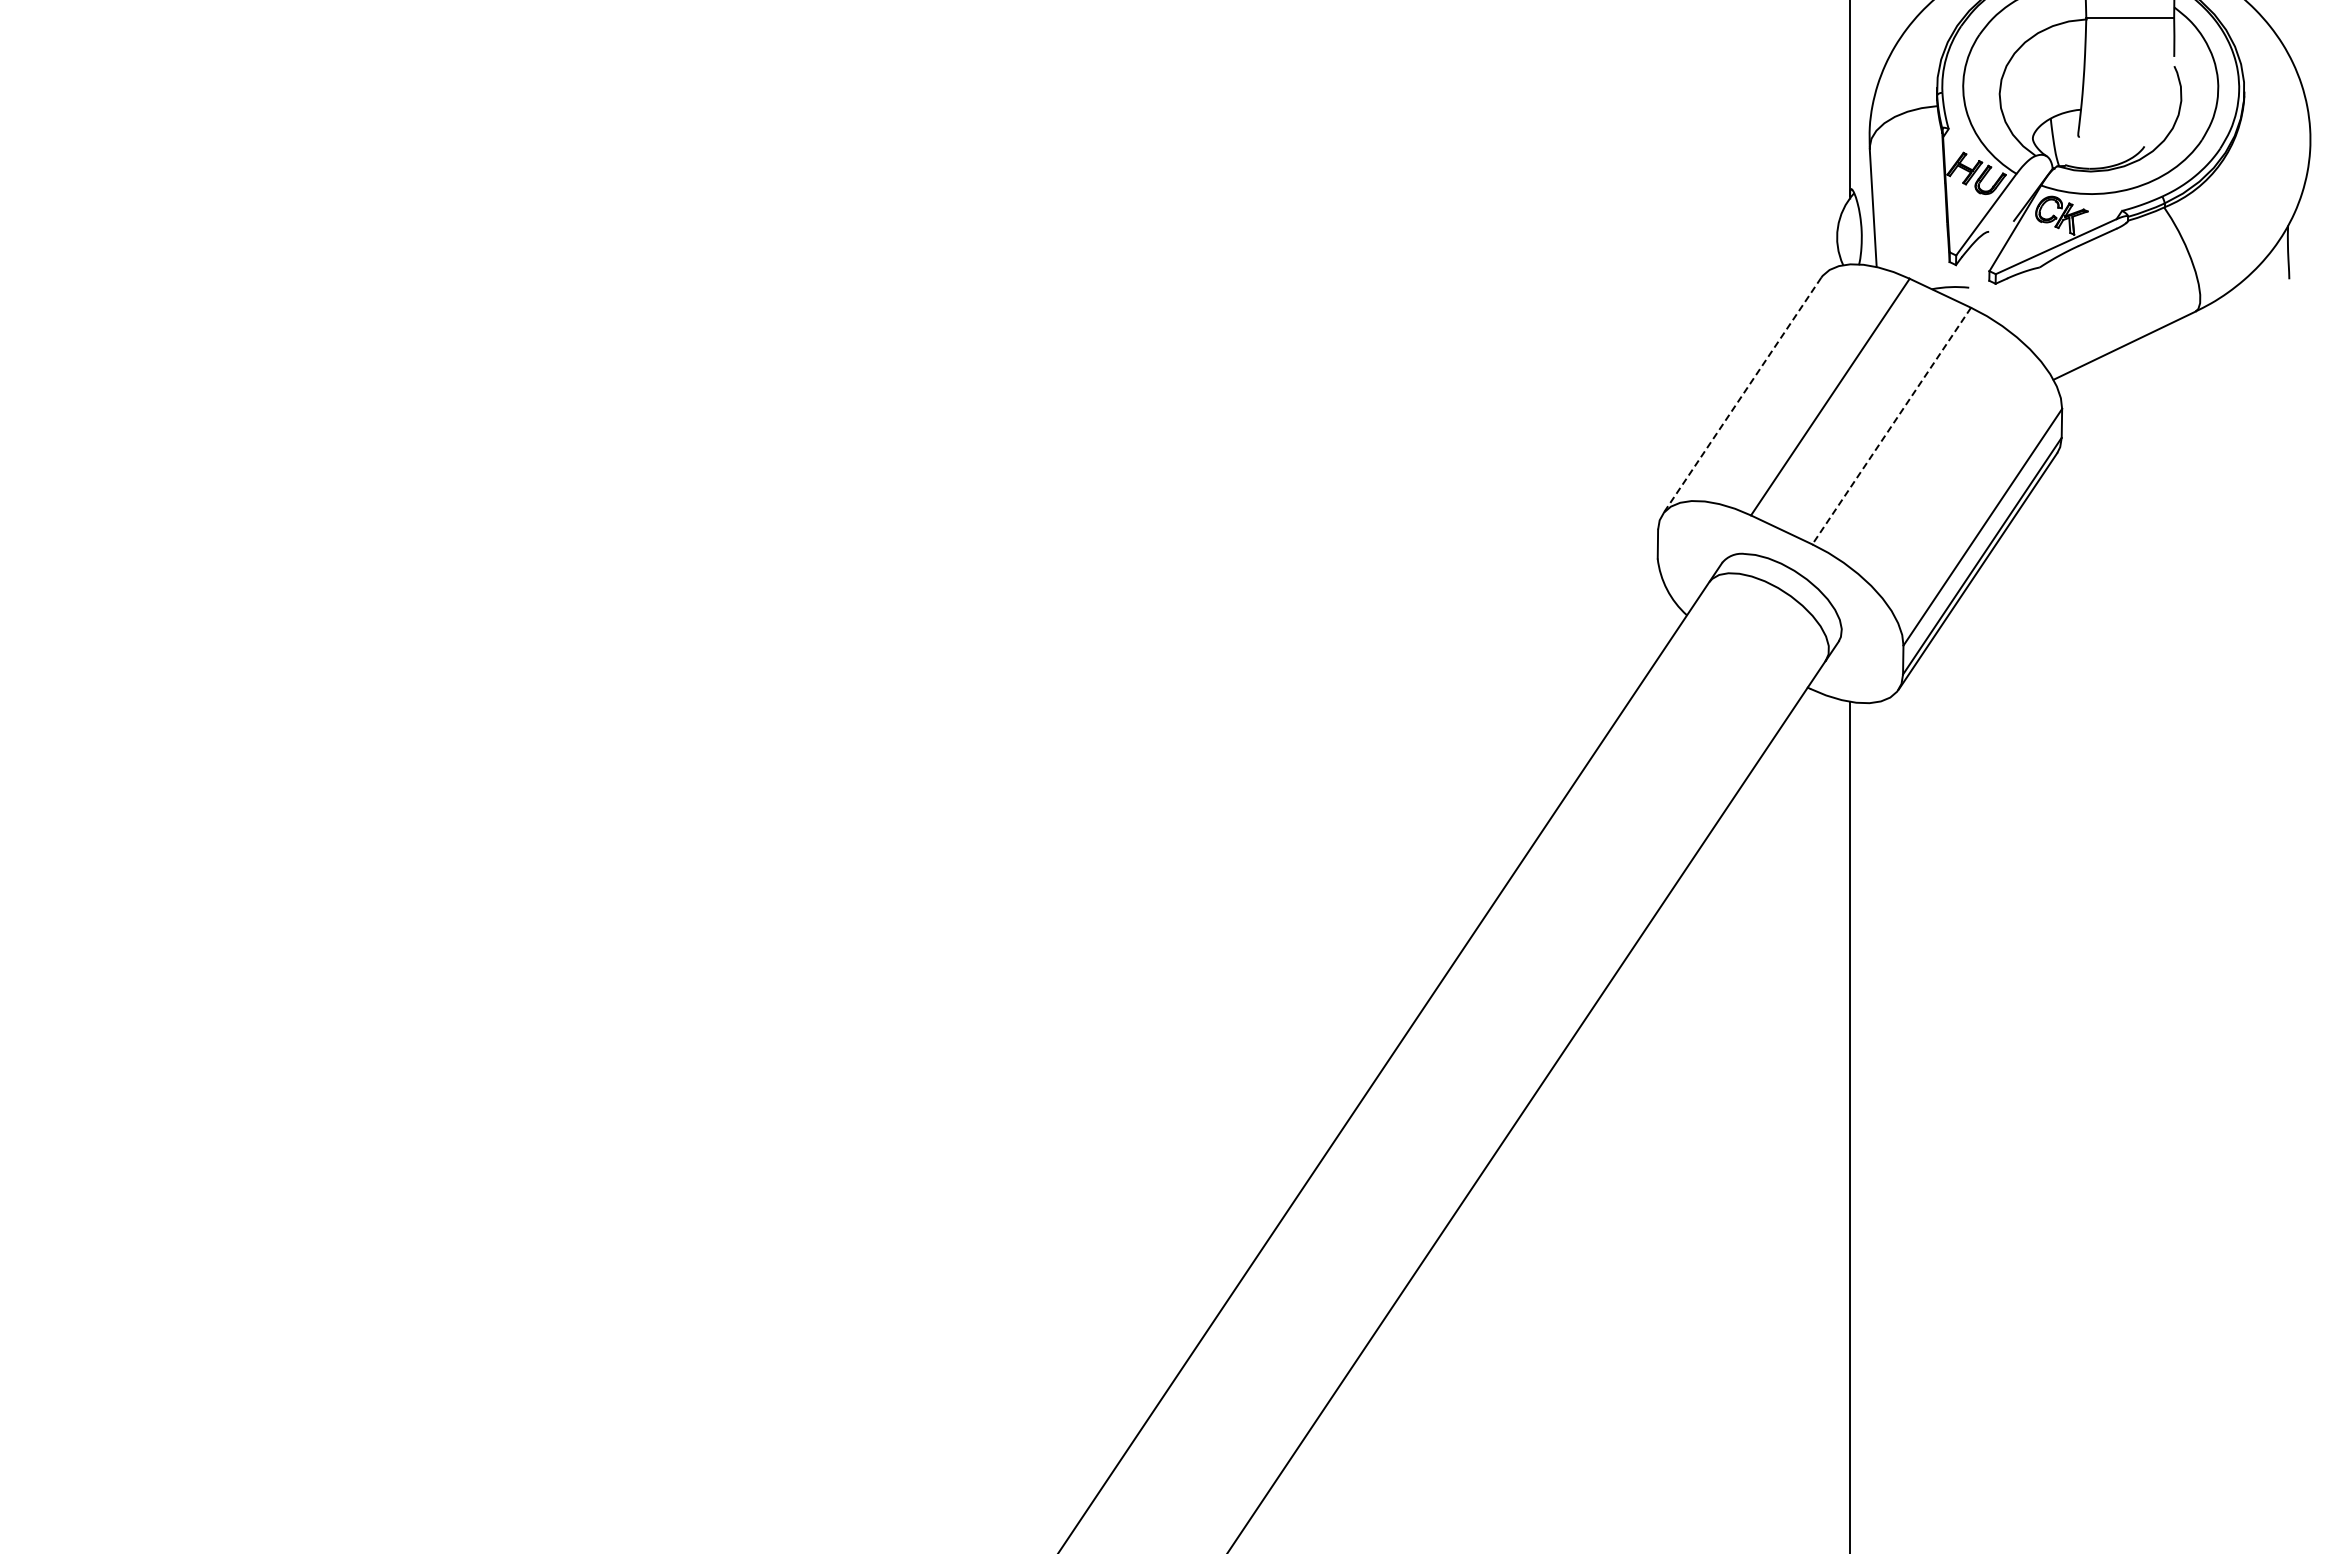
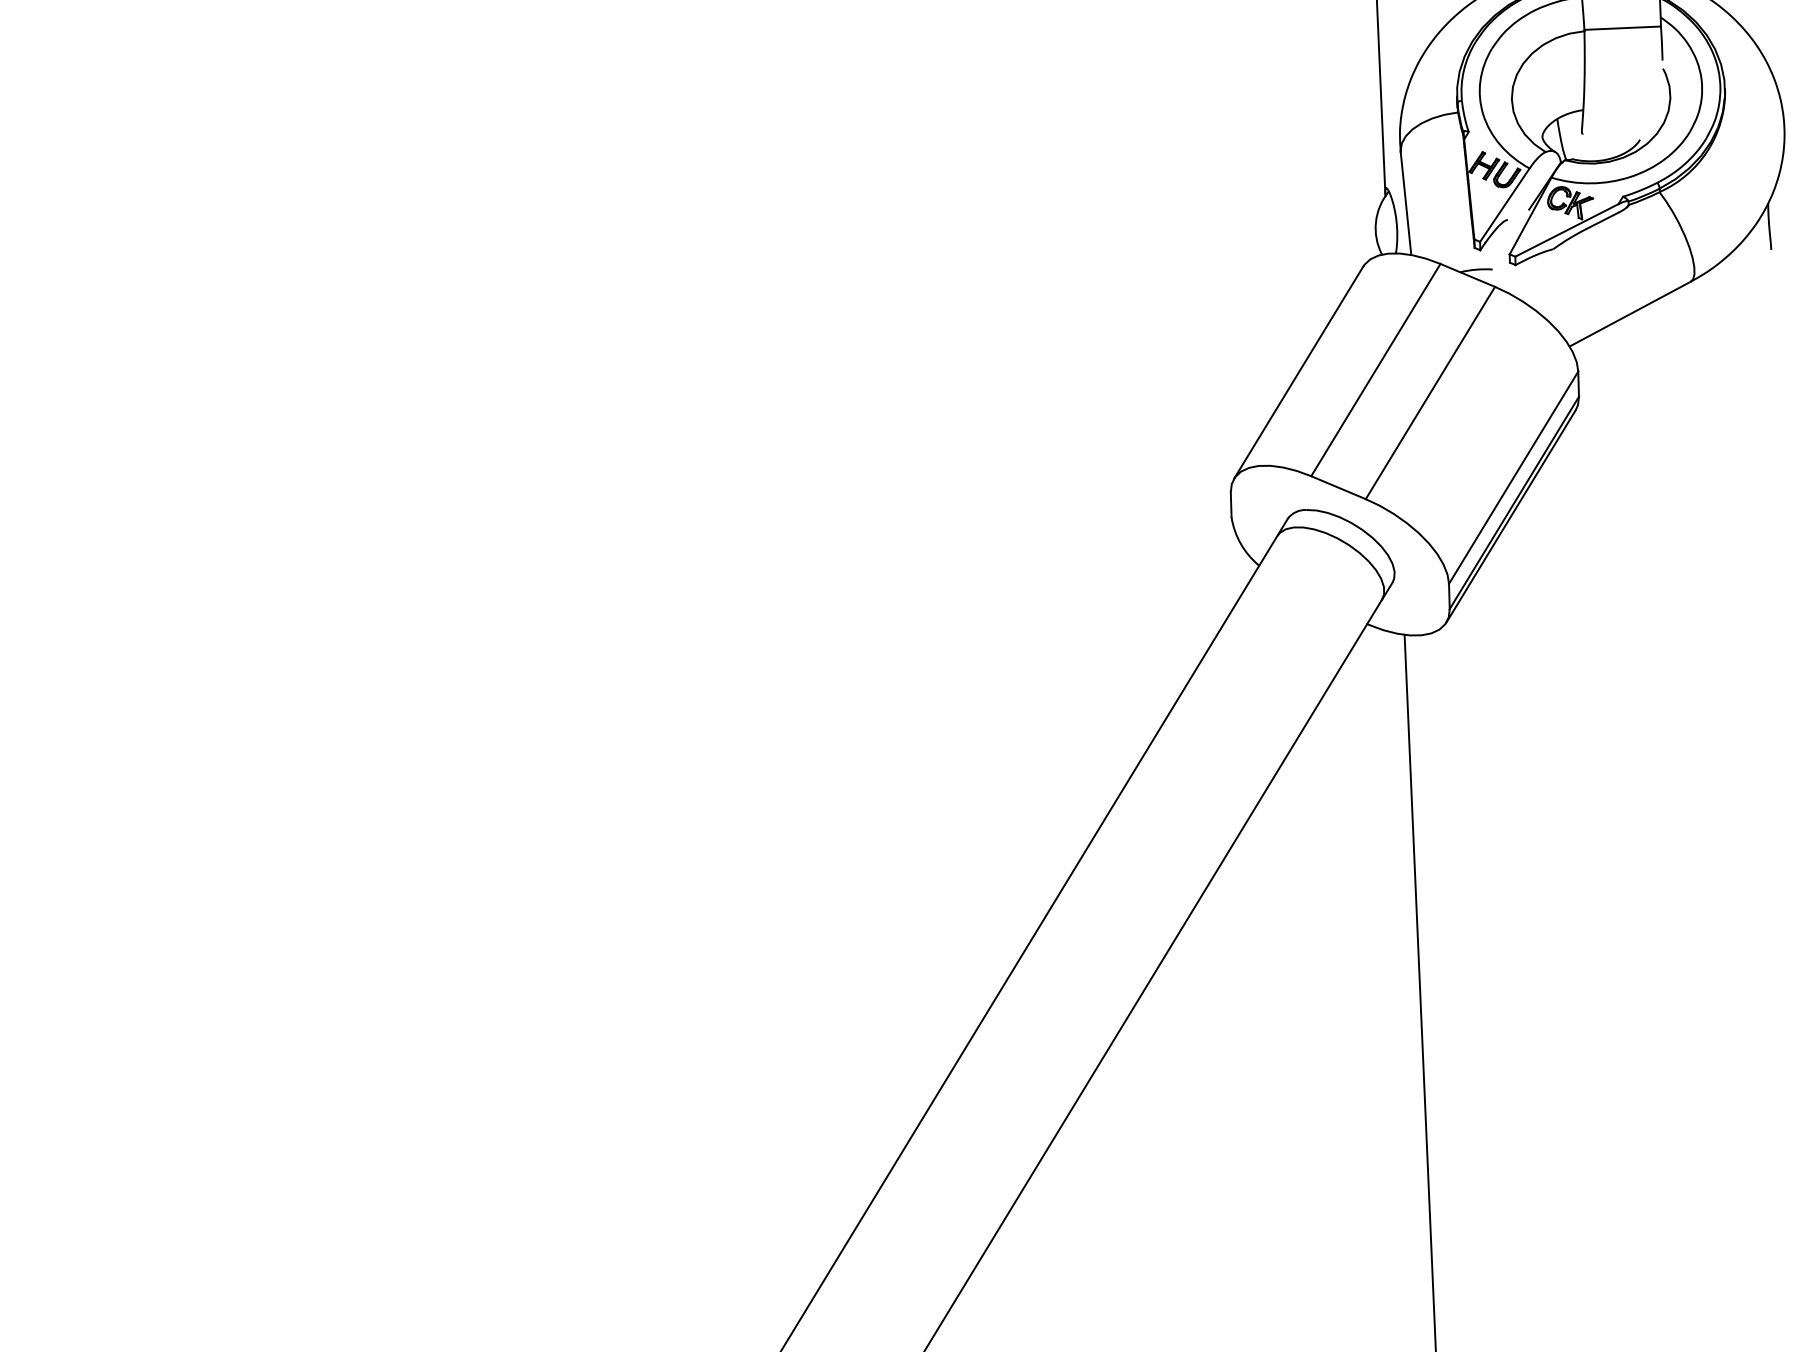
line: (1741, 396) -> (1298, 372), dashed -> solid
line: (1891, 426) -> (1430, 393), dashed -> solid

